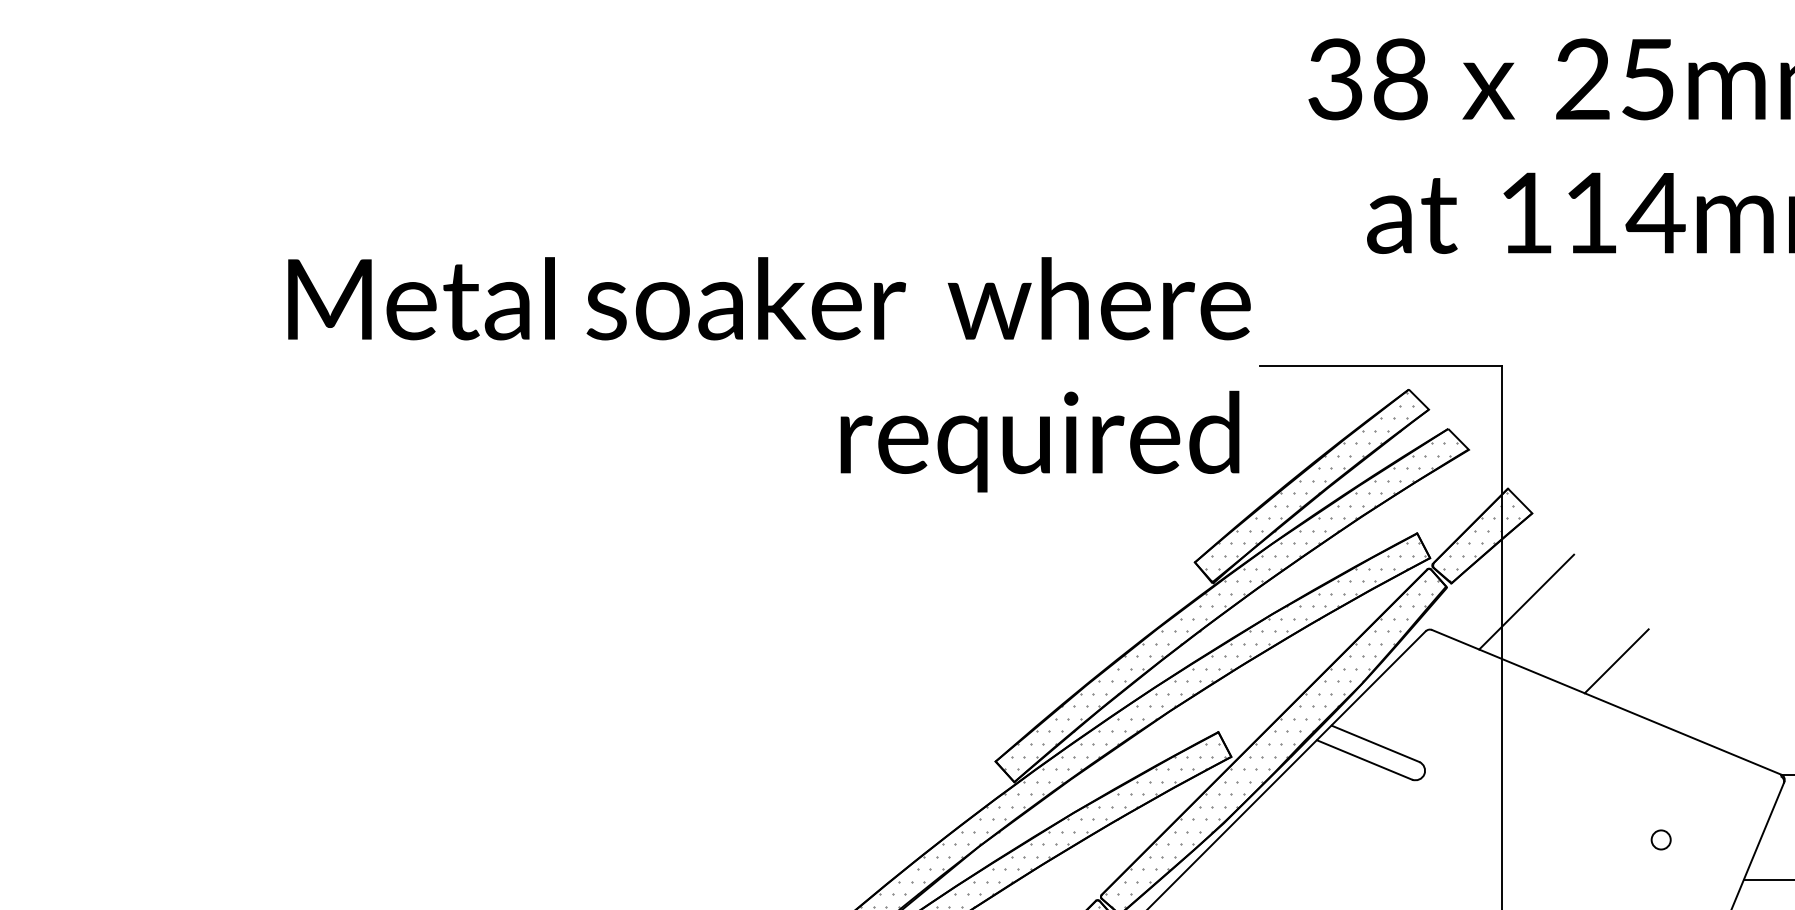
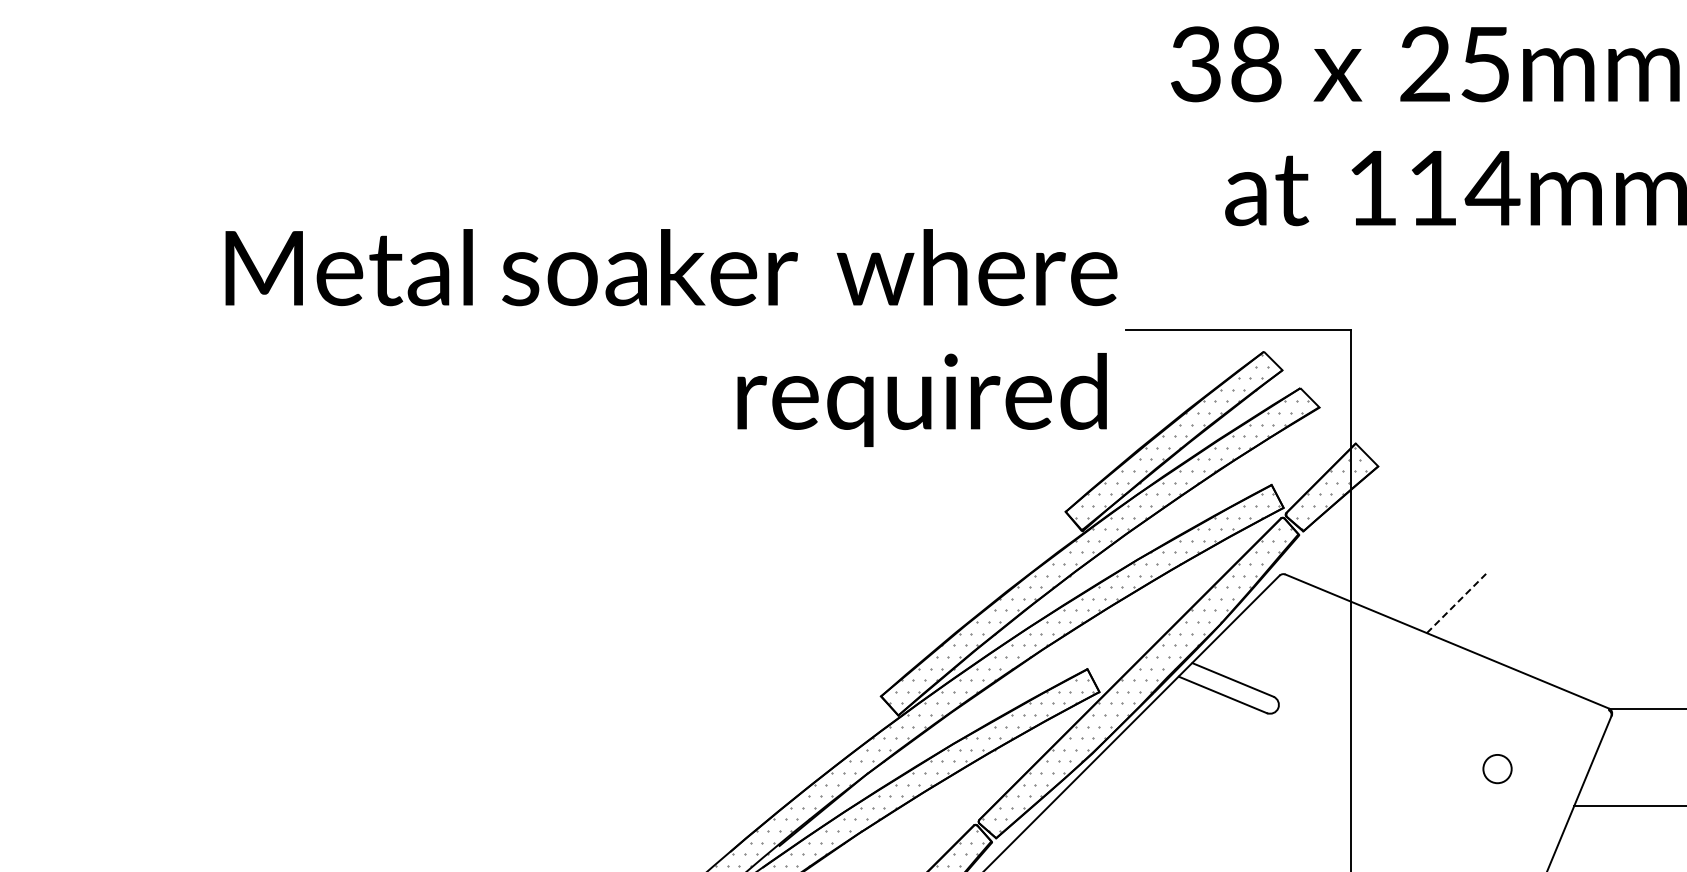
line: (1526, 601) -> (1372, 548), removed
line: (1616, 661) -> (1456, 603), solid -> dashed
circle: (1660, 839) -> (1497, 768), size x1.6

